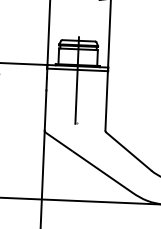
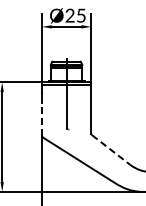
line: (45, 109) -> (41, 118), solid -> dashed
line: (129, 152) -> (111, 150), solid -> dashed

